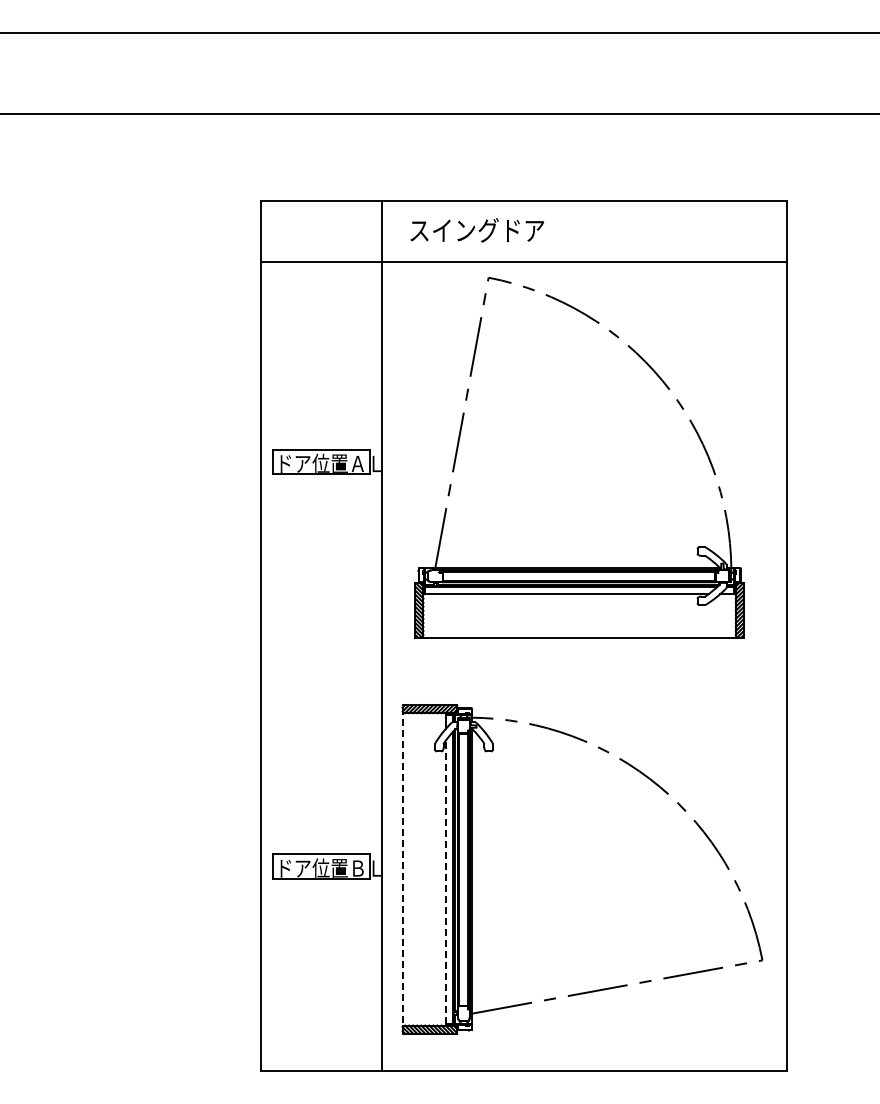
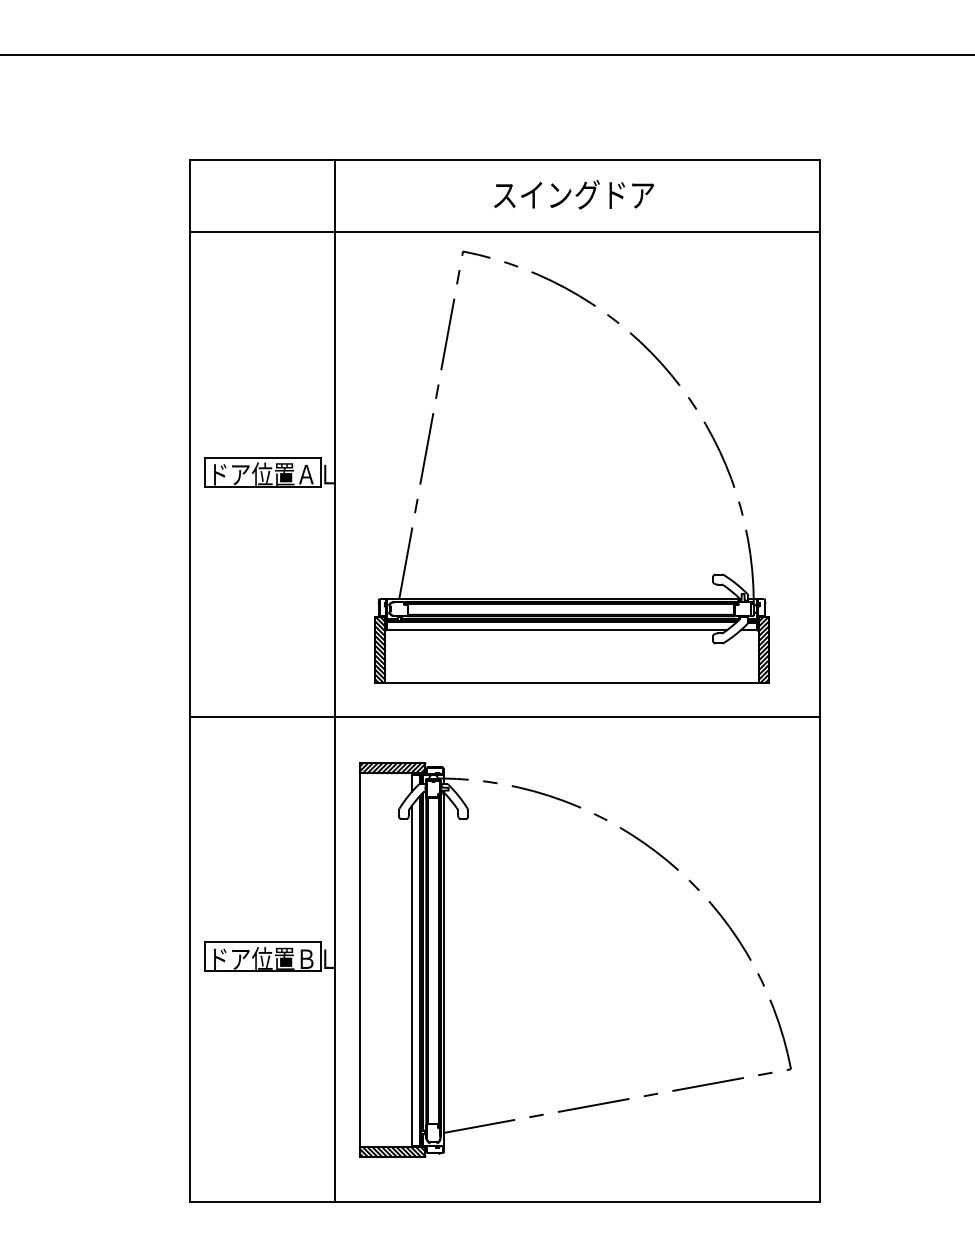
text: (477, 230) -> (574, 194), moved
line: (523, 666) -> (504, 717), added
line: (402, 868) -> (359, 959), dashed -> solid
line: (446, 882) -> (412, 975), dashed -> solid

